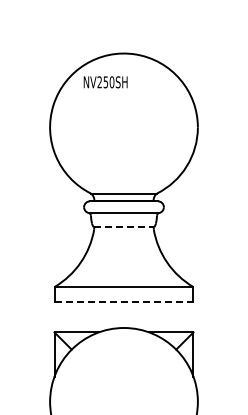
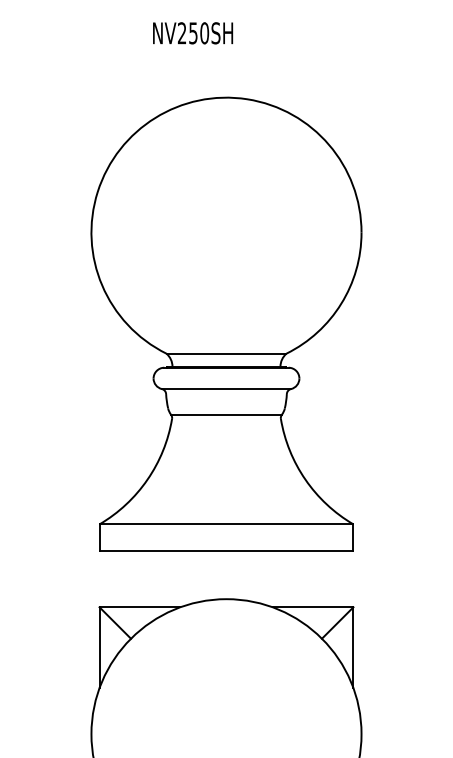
text: (105, 82) -> (192, 33), moved
line: (124, 227) -> (227, 415), dashed -> solid
line: (124, 301) -> (227, 550), dashed -> solid

